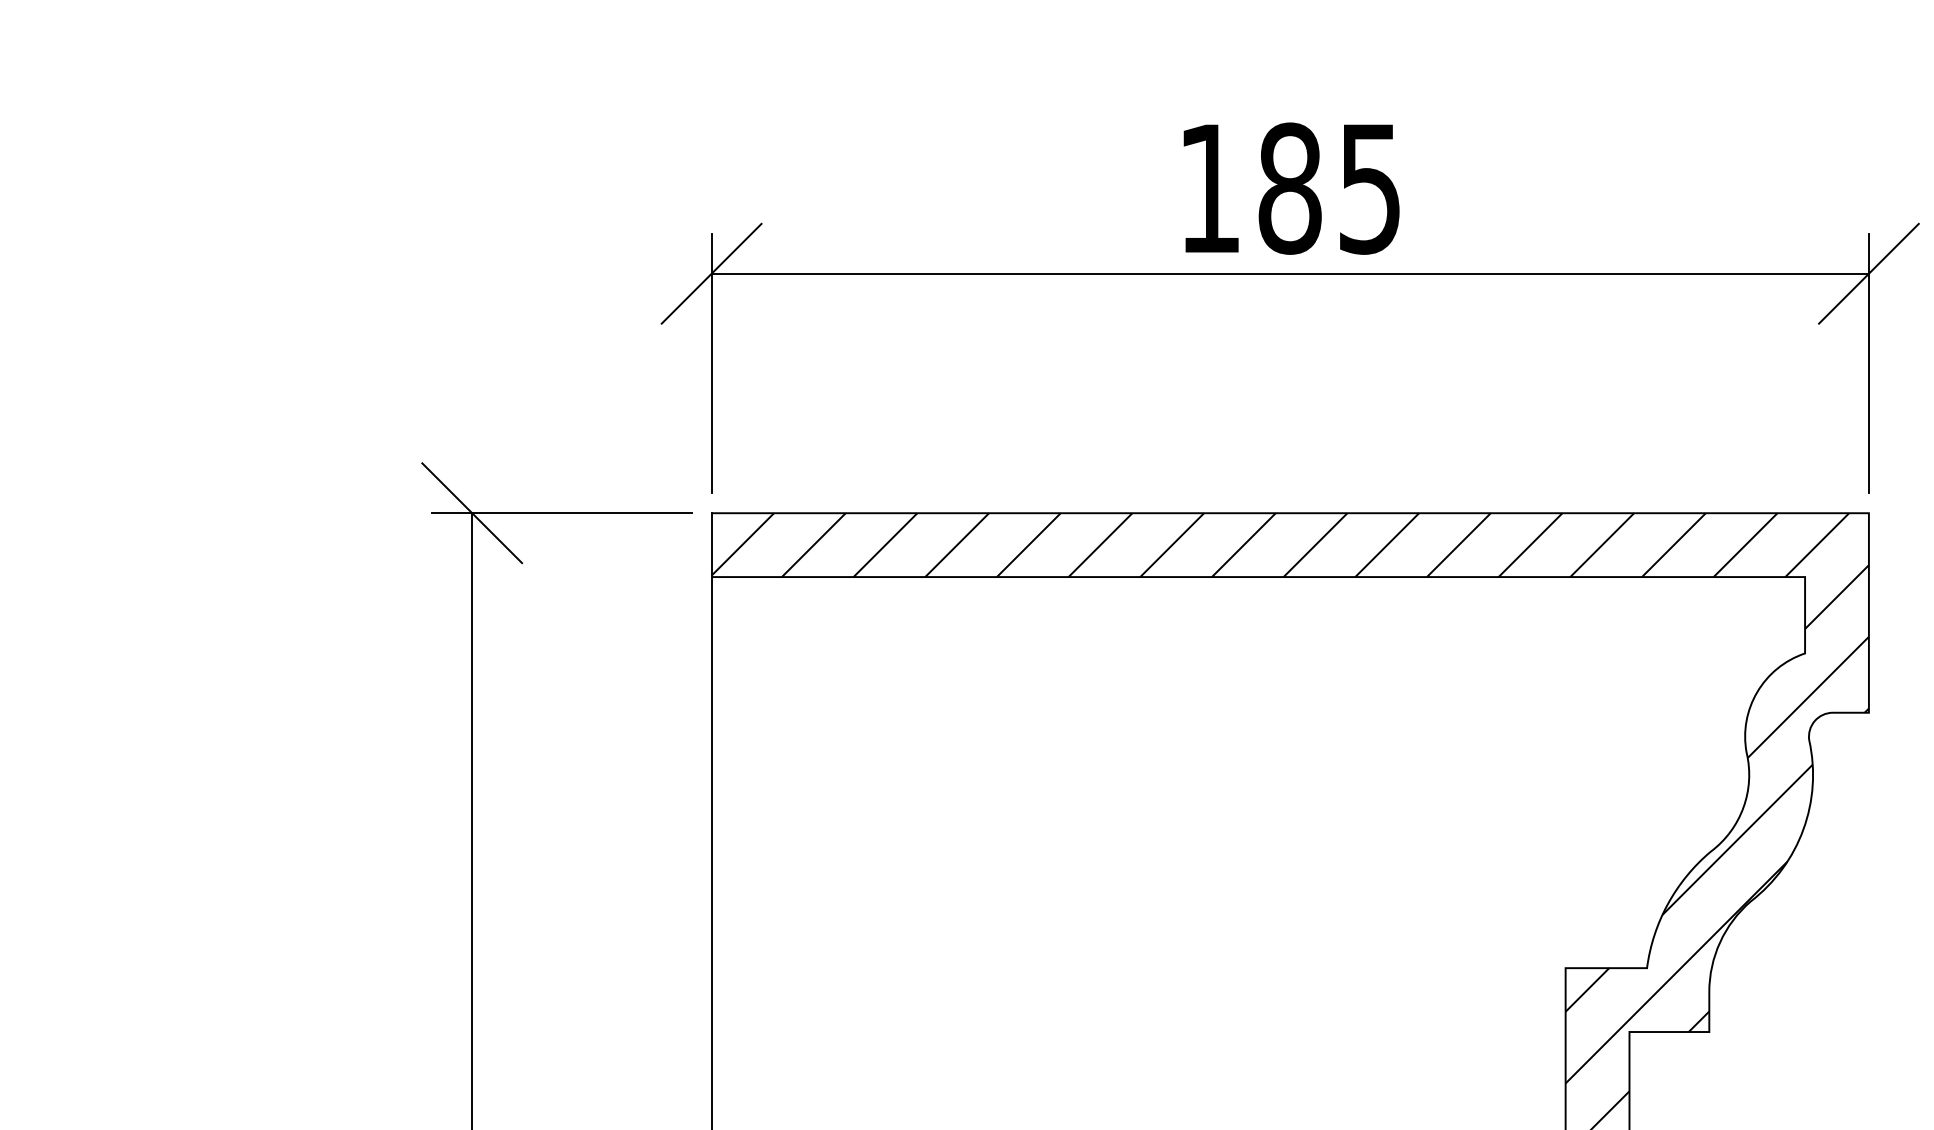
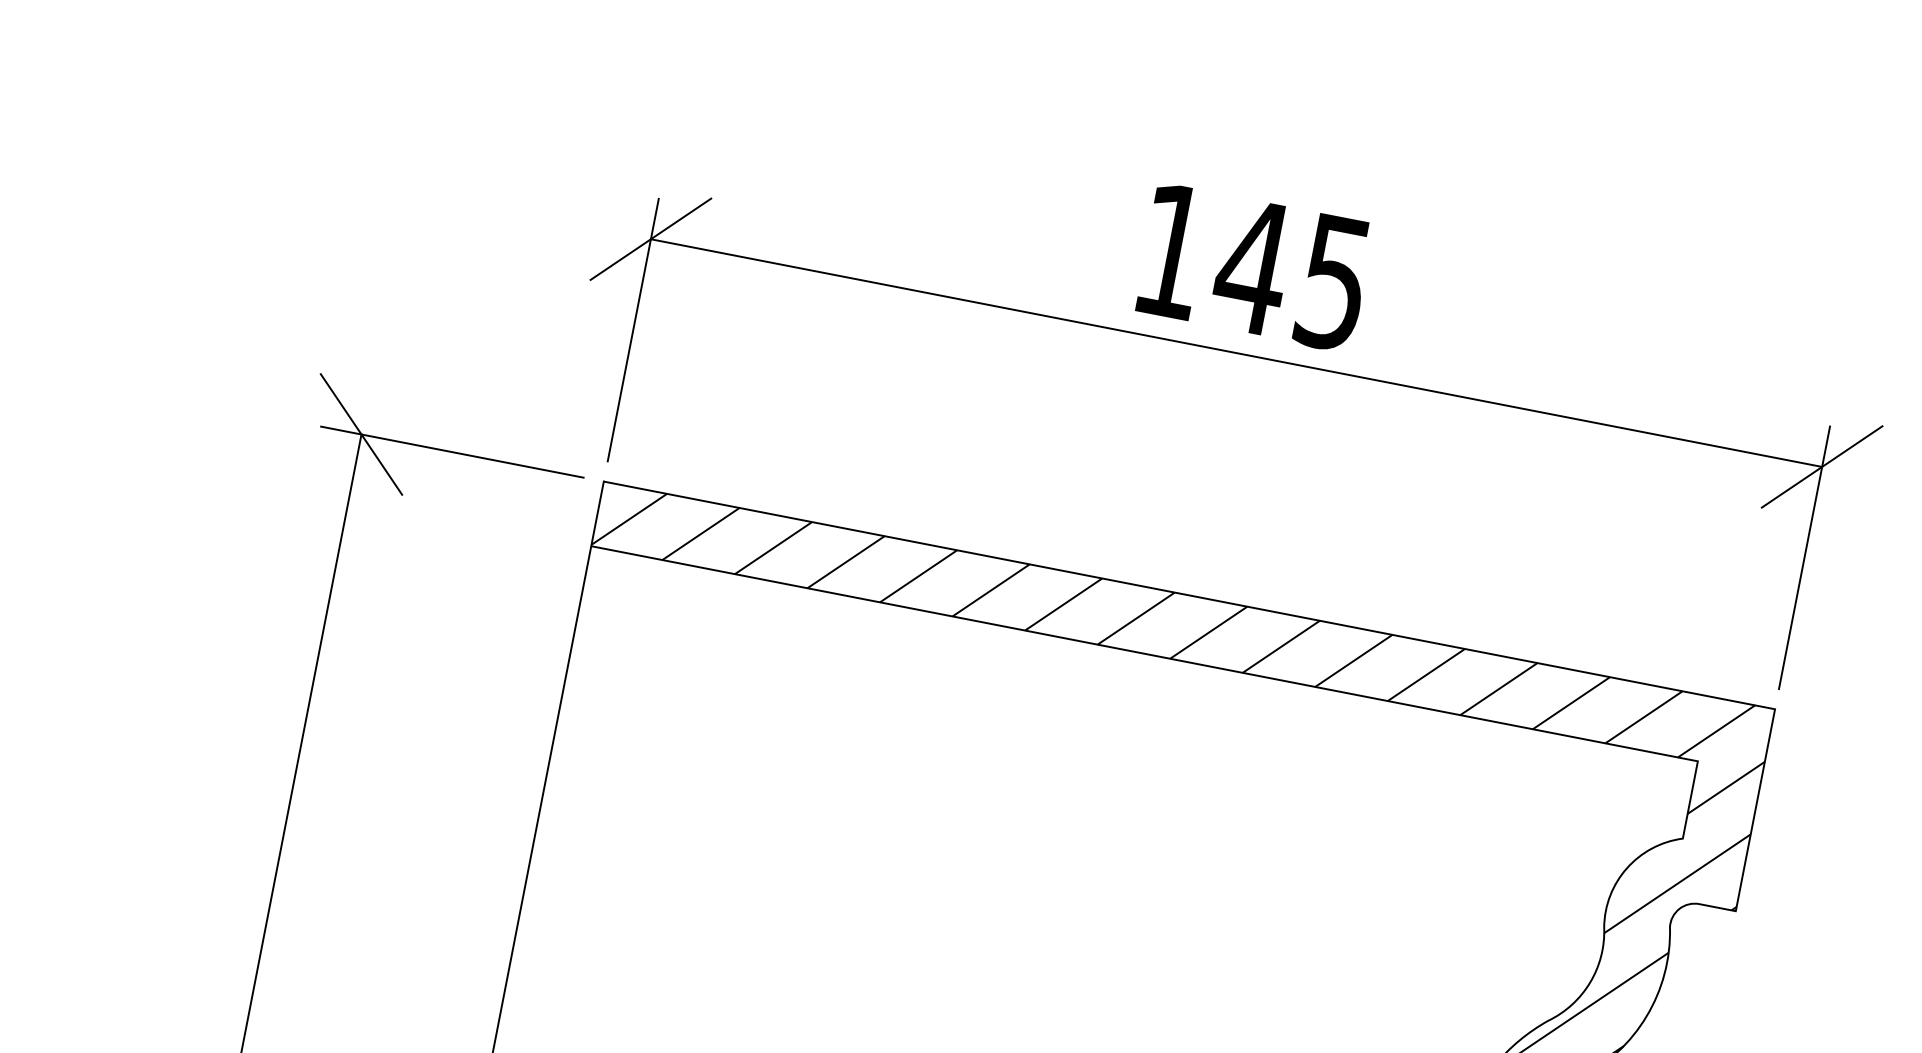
text: (1289, 188) -> (1252, 266), 185 -> 145

